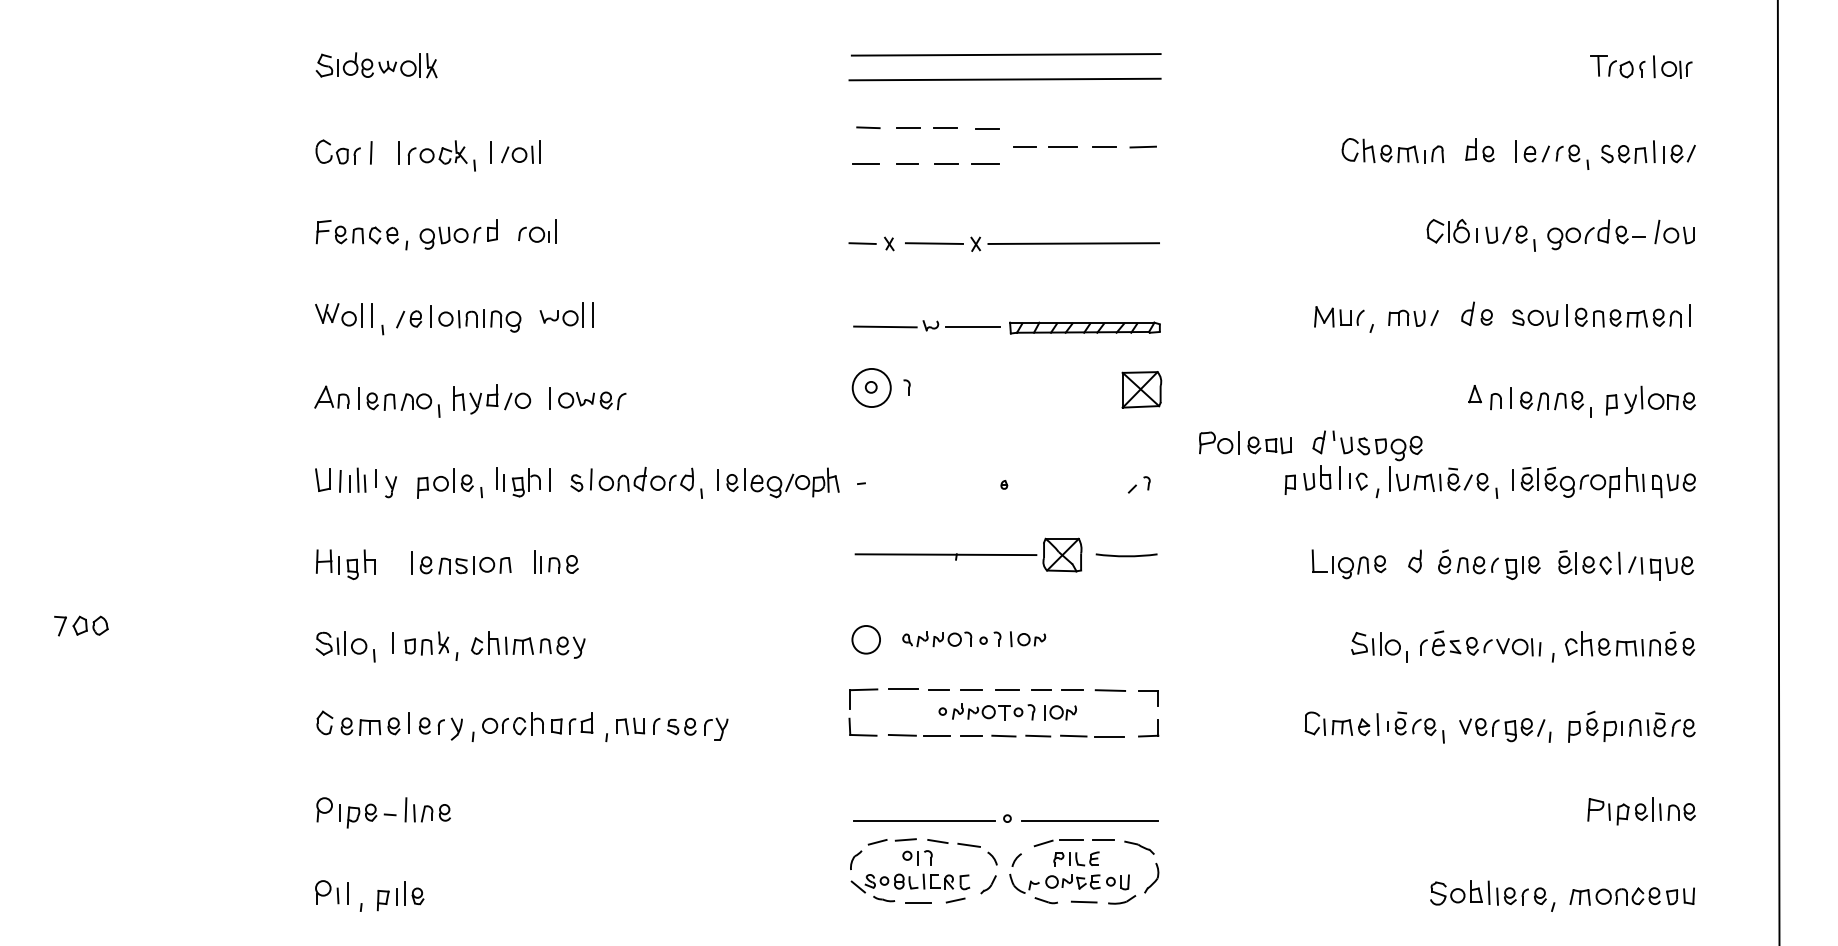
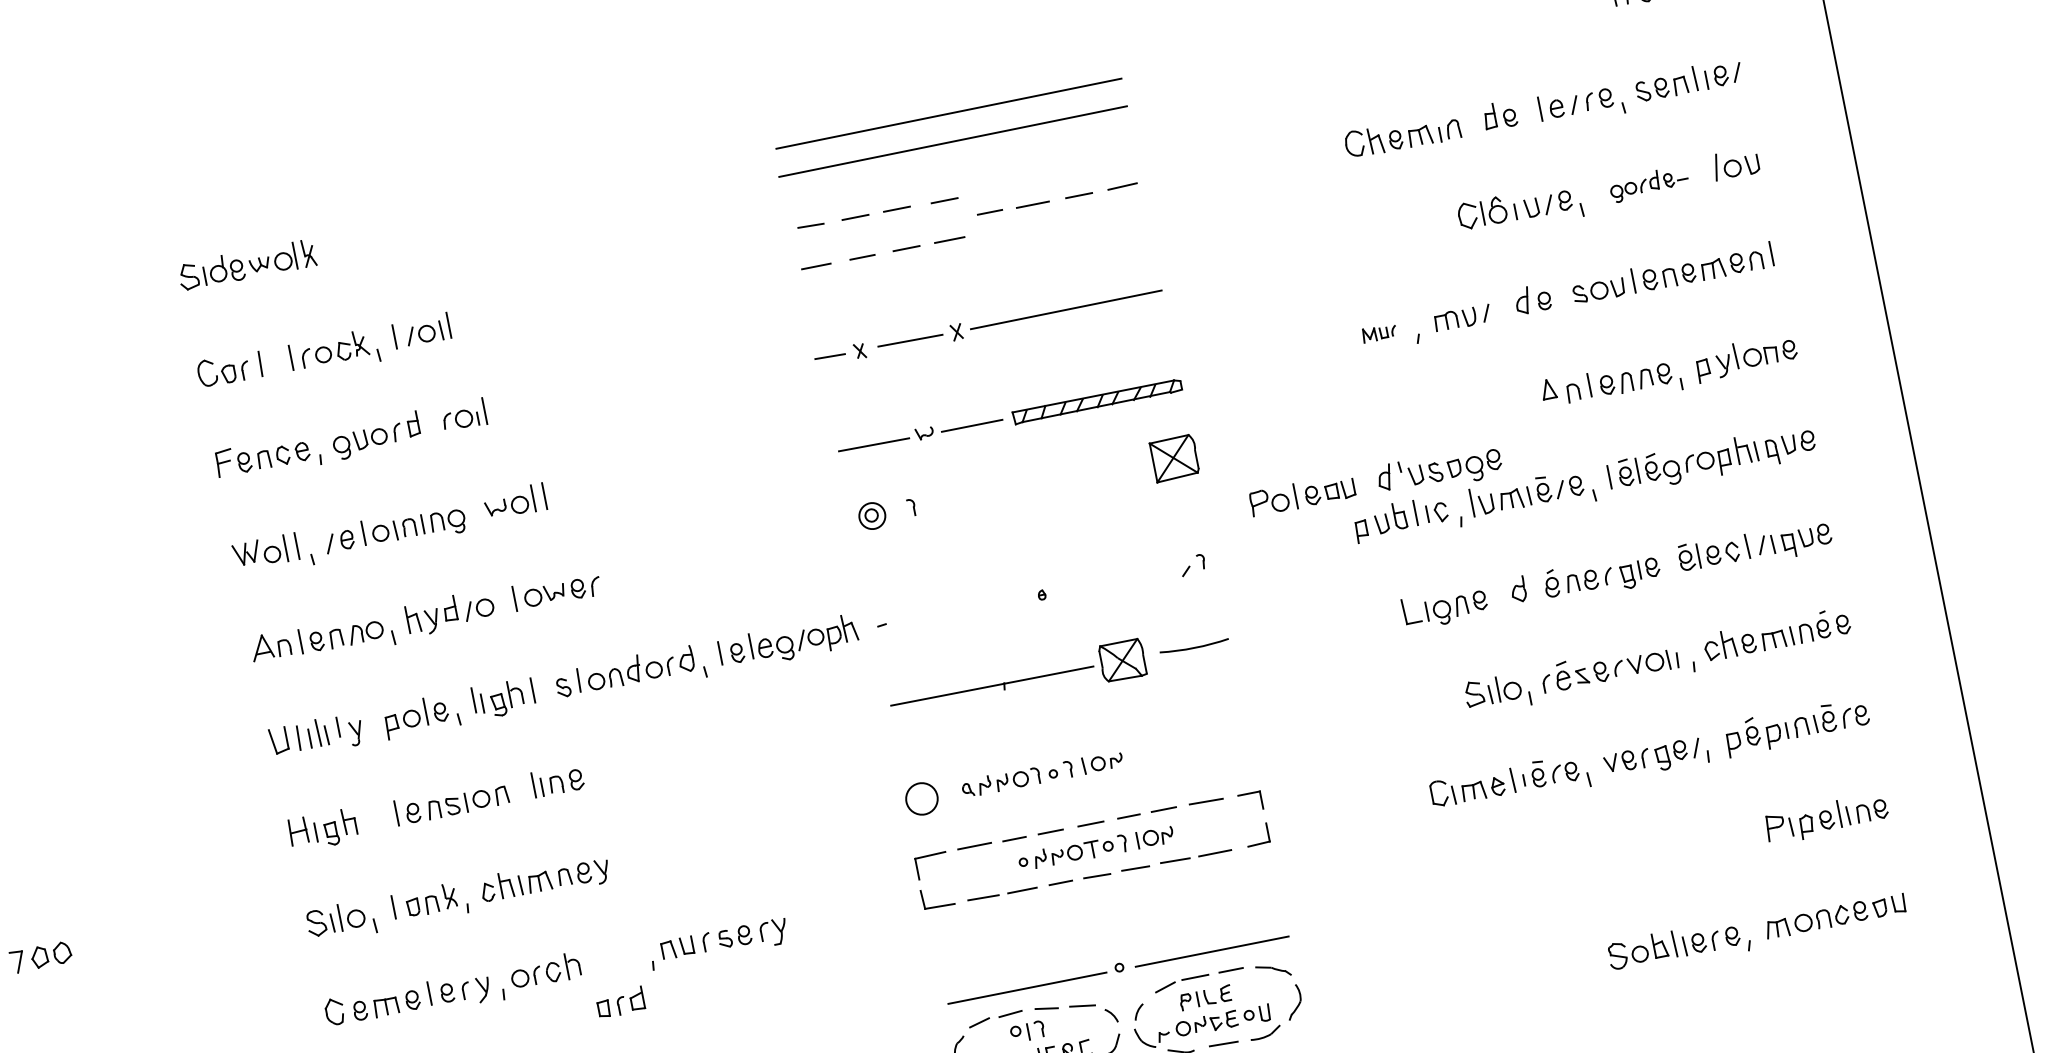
part: (1596, 234) -> (1648, 183), size x0.7
part: (1339, 316) -> (1379, 332), size x0.6
circle: (871, 387) -> (871, 515), size x0.6
part: (572, 723) -> (620, 1002), moved

